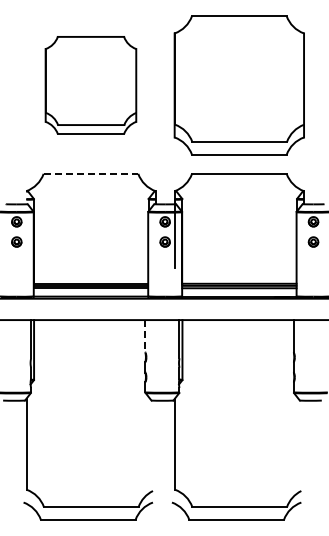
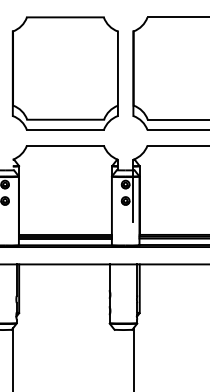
part: (90, 85) -> (65, 73), size x1.43
line: (91, 173) -> (65, 145), dashed -> solid
line: (145, 336) -> (109, 277), dashed -> solid

